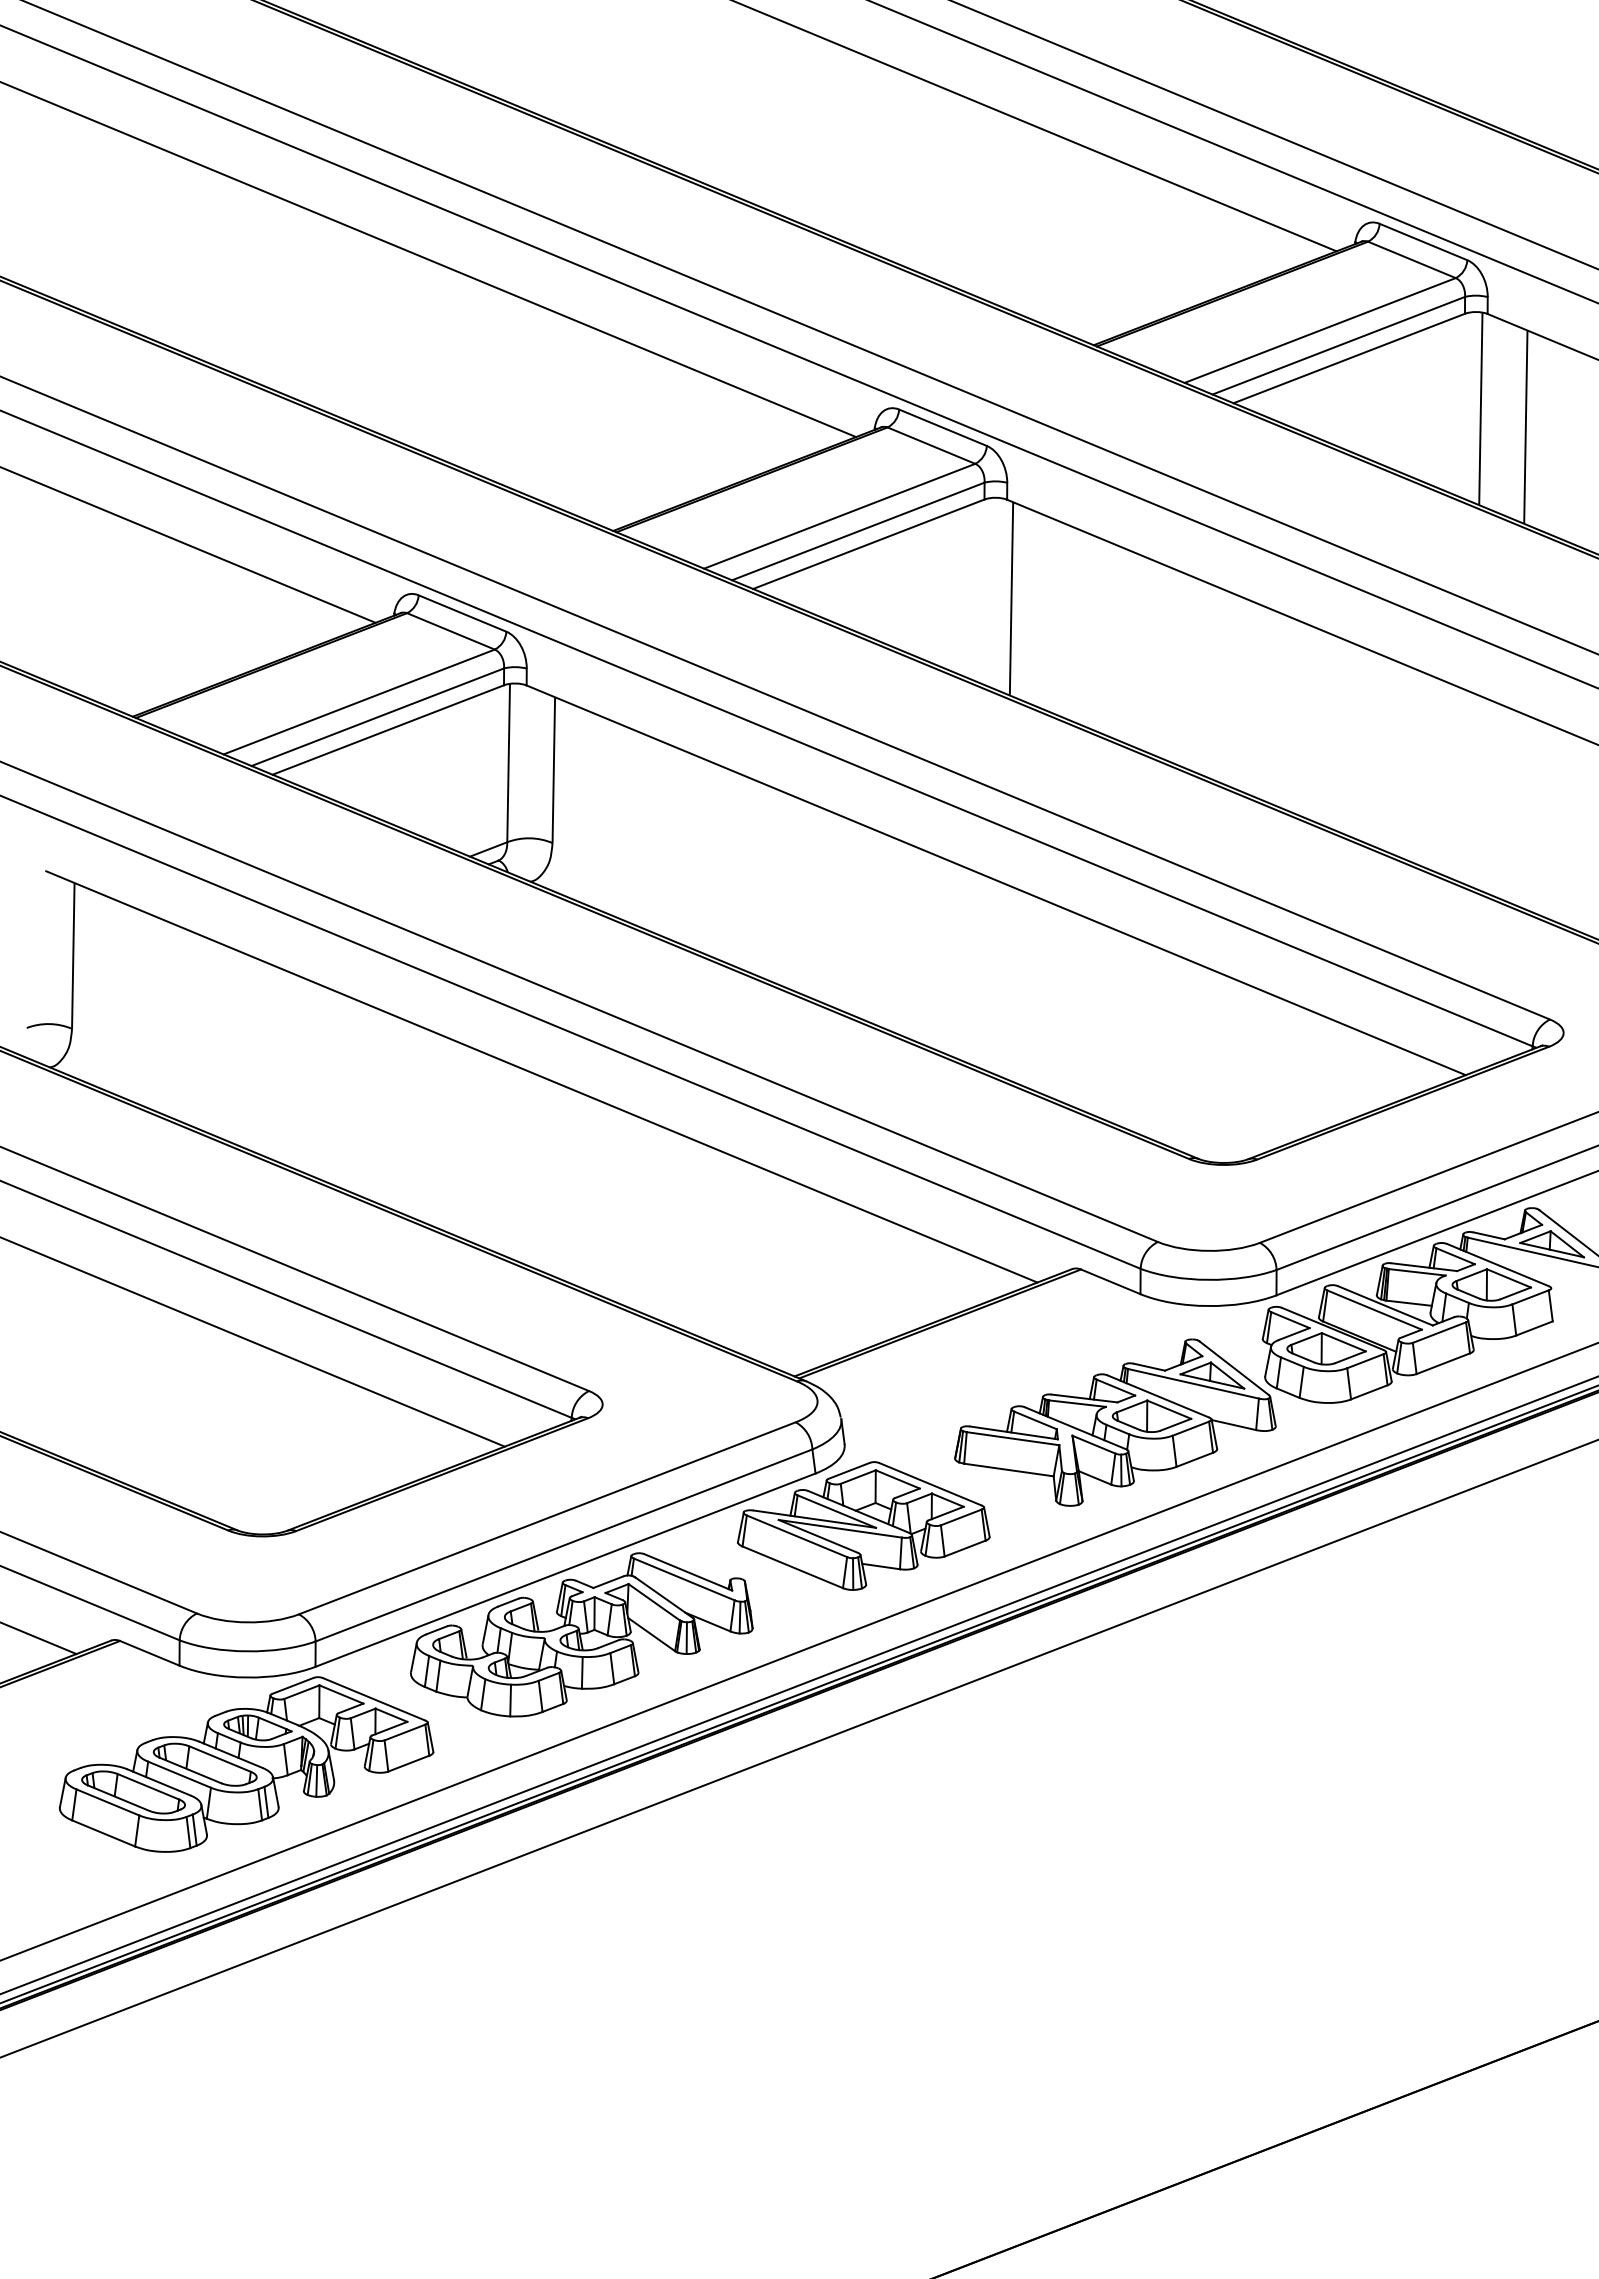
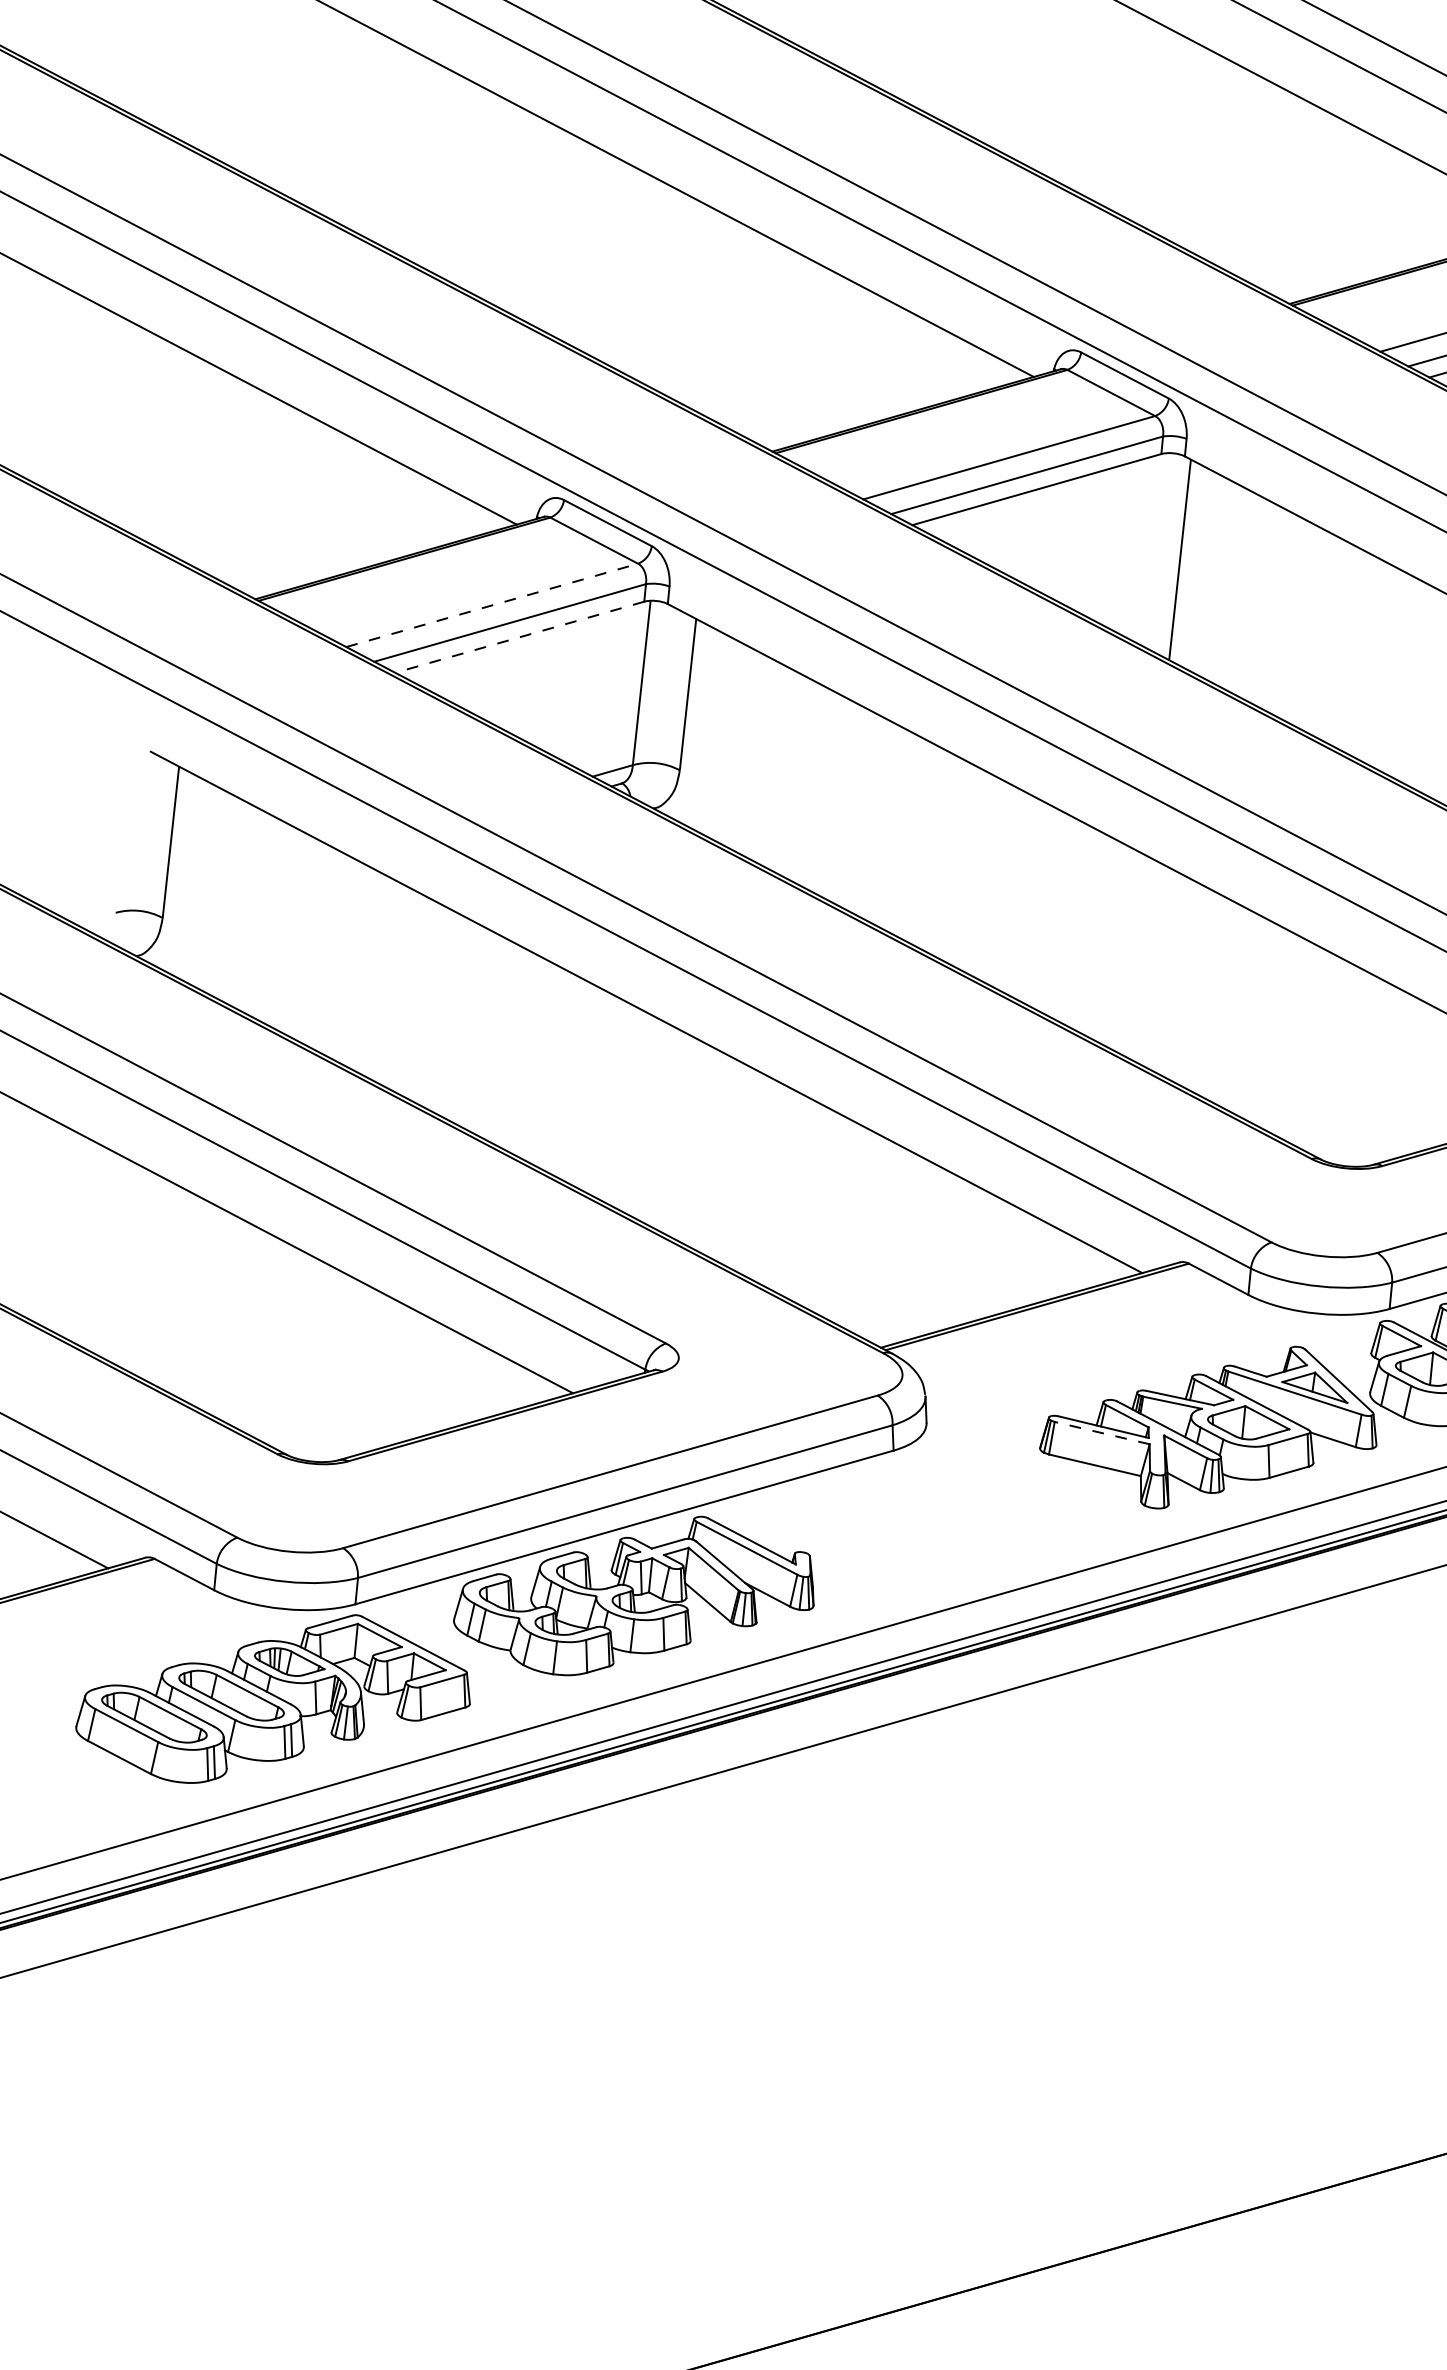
line: (359, 701) -> (492, 604), solid -> dashed
line: (387, 730) -> (518, 637), solid -> dashed
line: (1013, 1438) -> (1102, 1432), solid -> dashed
part: (863, 1525) -> (938, 1509), removed

